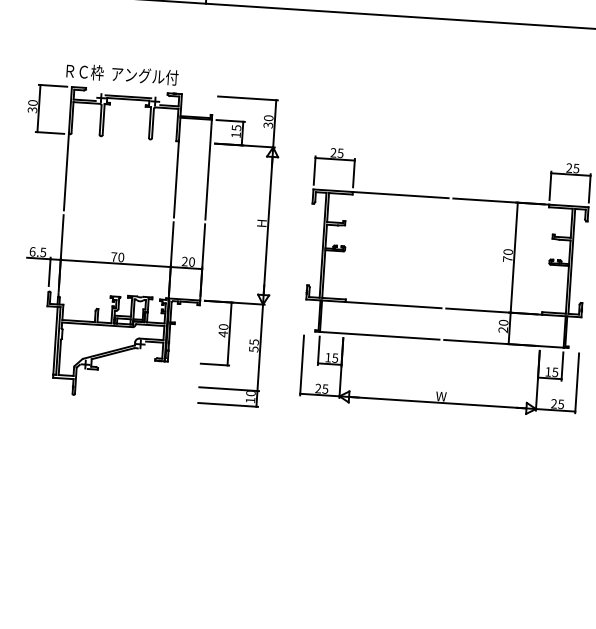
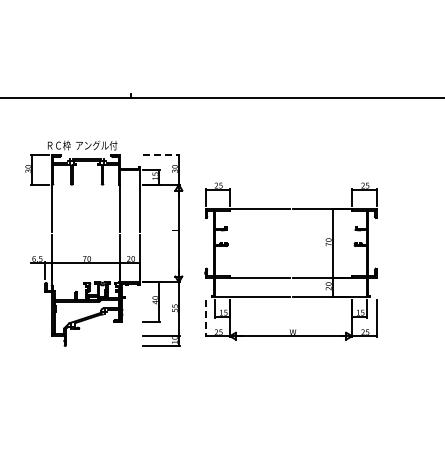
line: (248, 98) -> (161, 155), solid -> dashed
line: (302, 365) -> (205, 318), solid -> dashed

